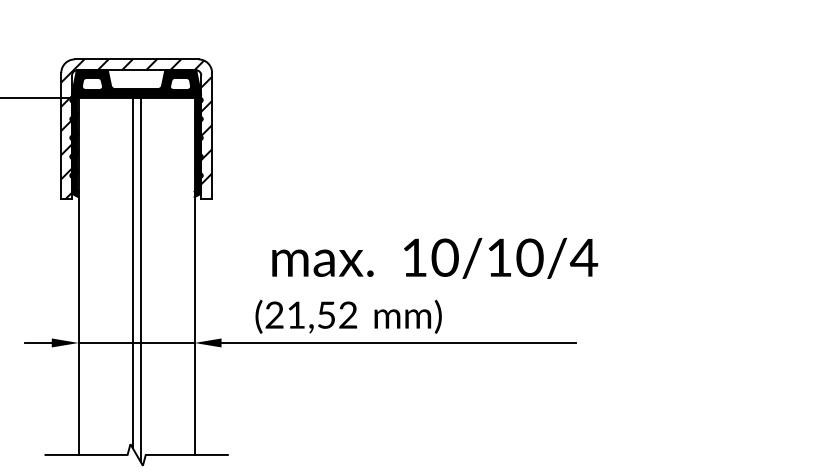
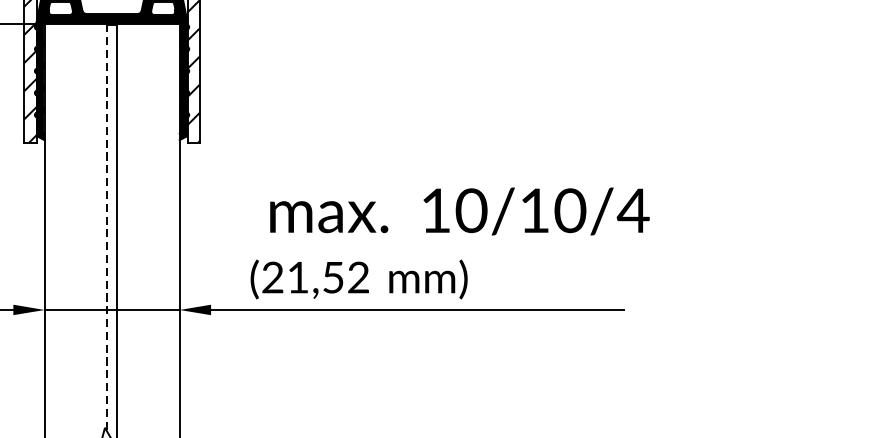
line: (132, 273) -> (107, 229), solid -> dashed

